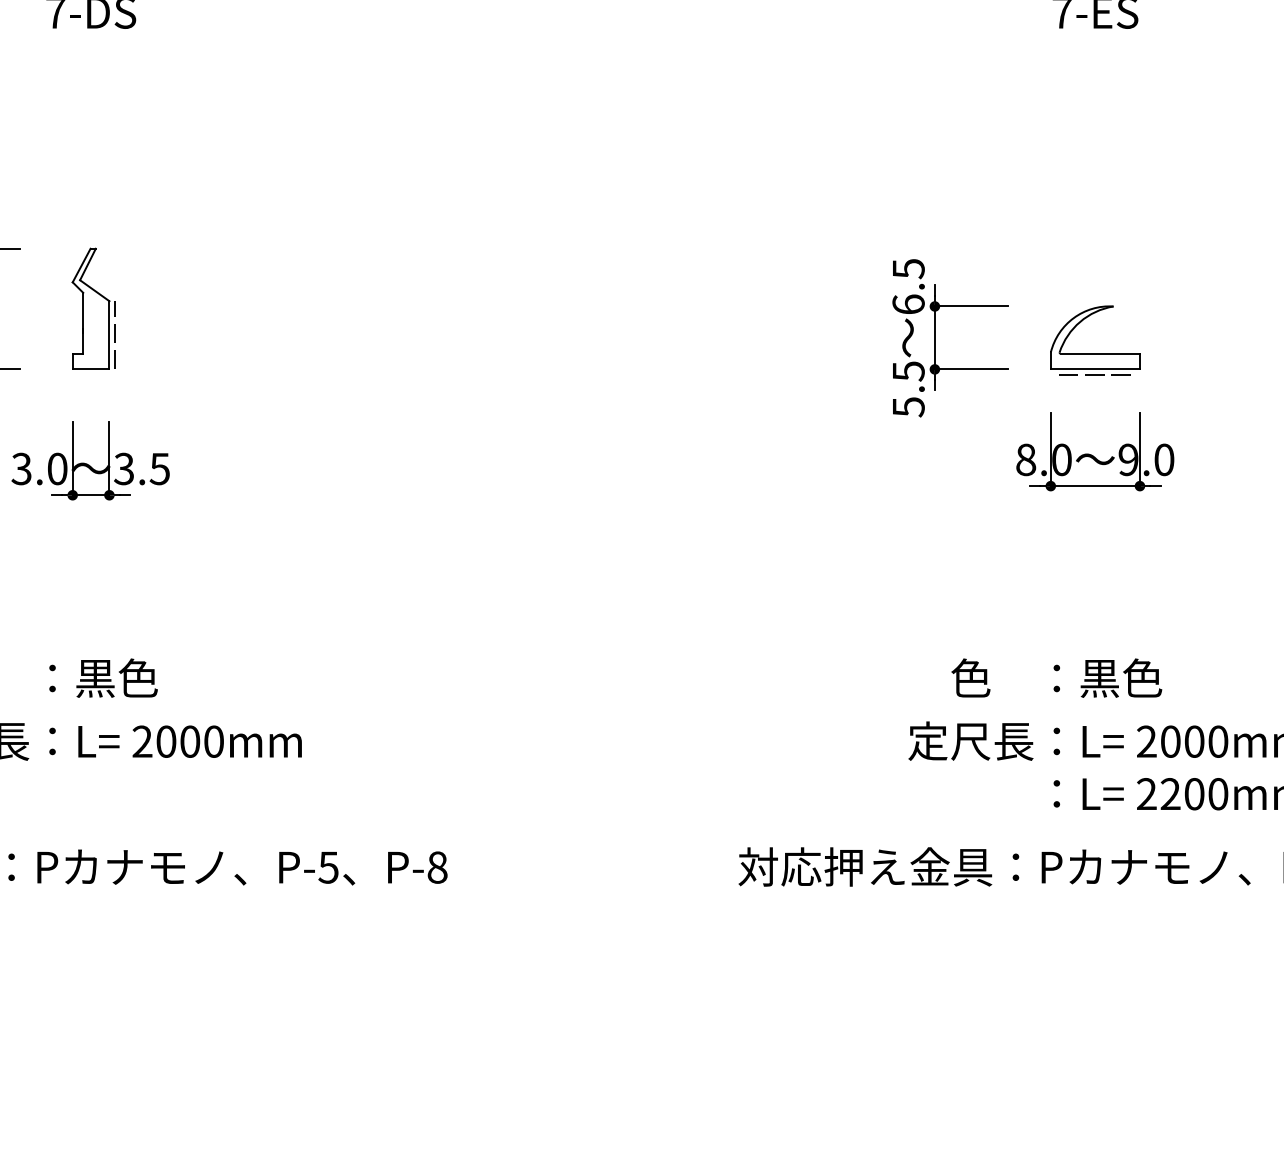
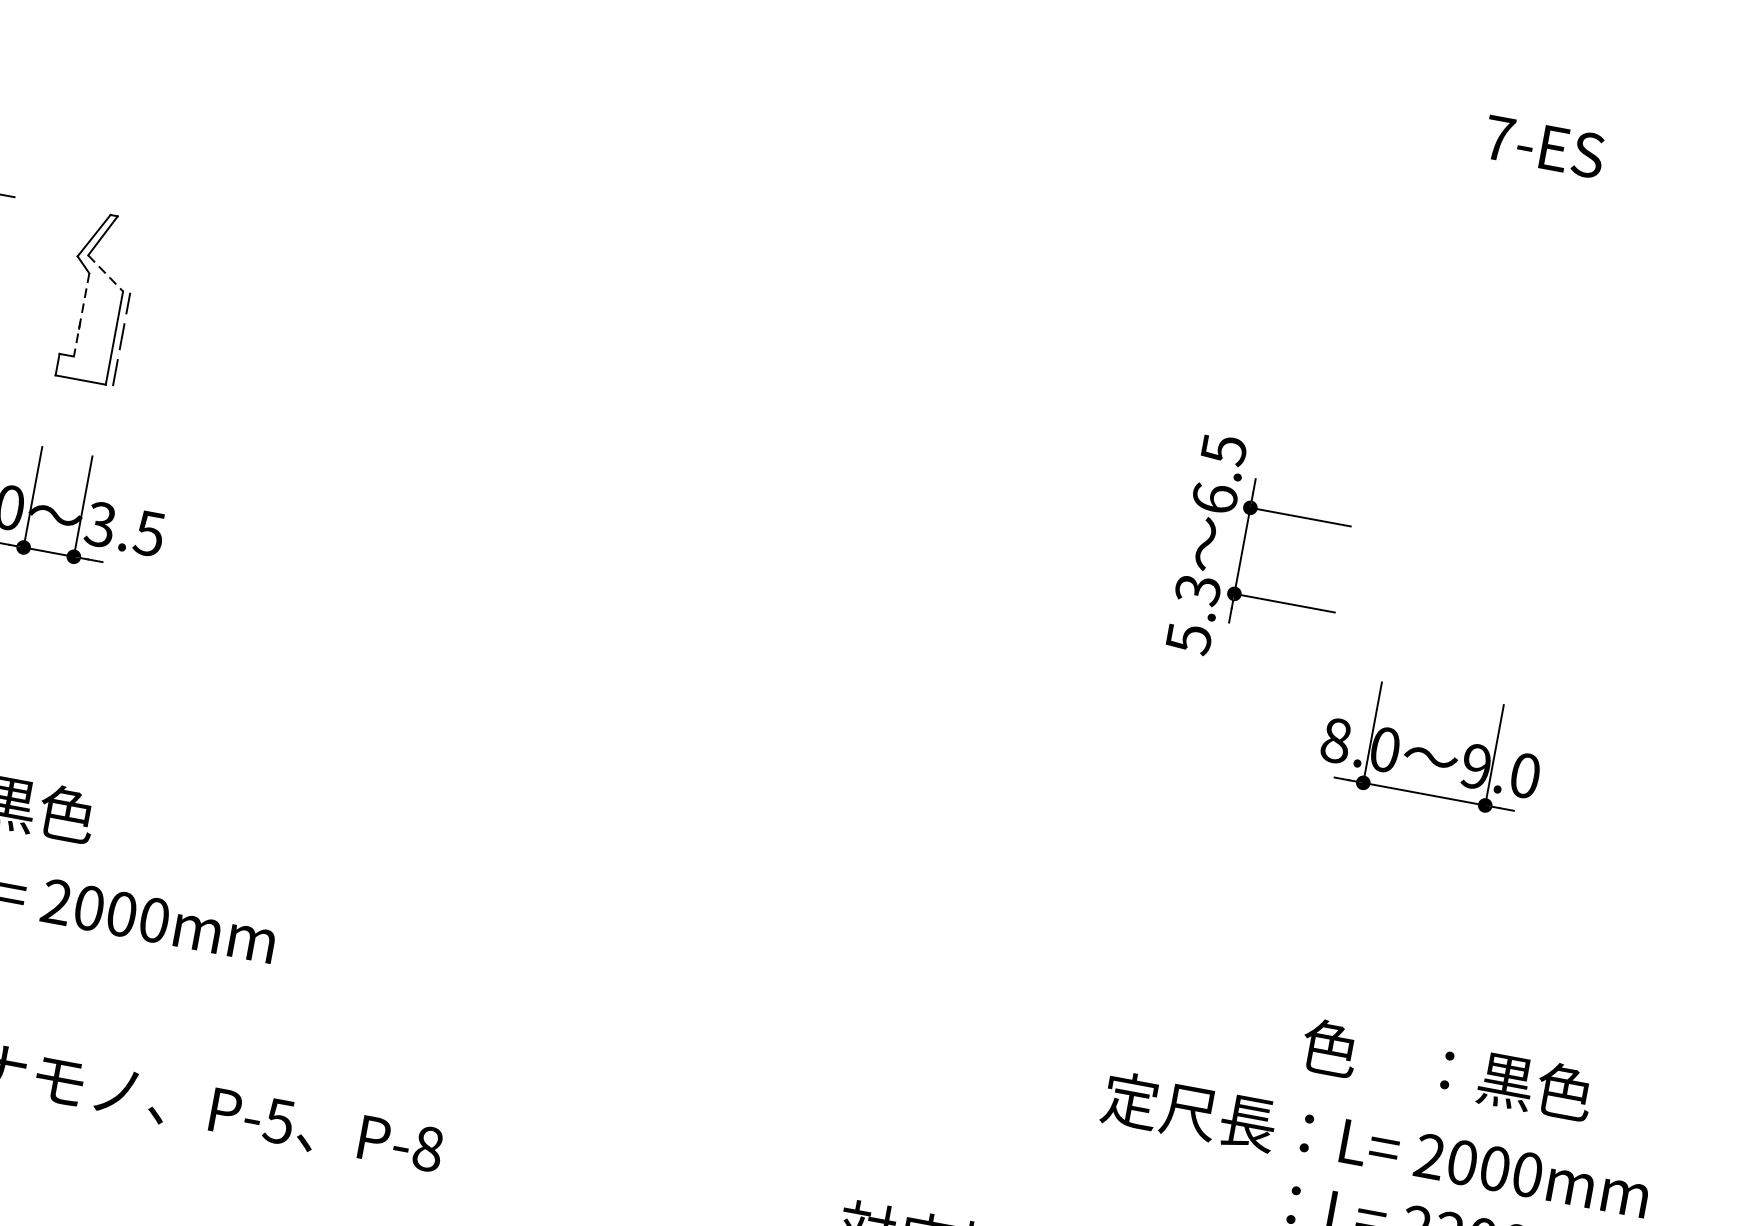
line: (95, 291) -> (106, 274), solid -> dashed
line: (83, 323) -> (81, 315), solid -> dashed
part: (1095, 353) -> (1458, 612), removed
text: (908, 371) -> (1197, 590), 5.5 -> 5.3
text: (1056, 677) -> (1447, 1069), moved

